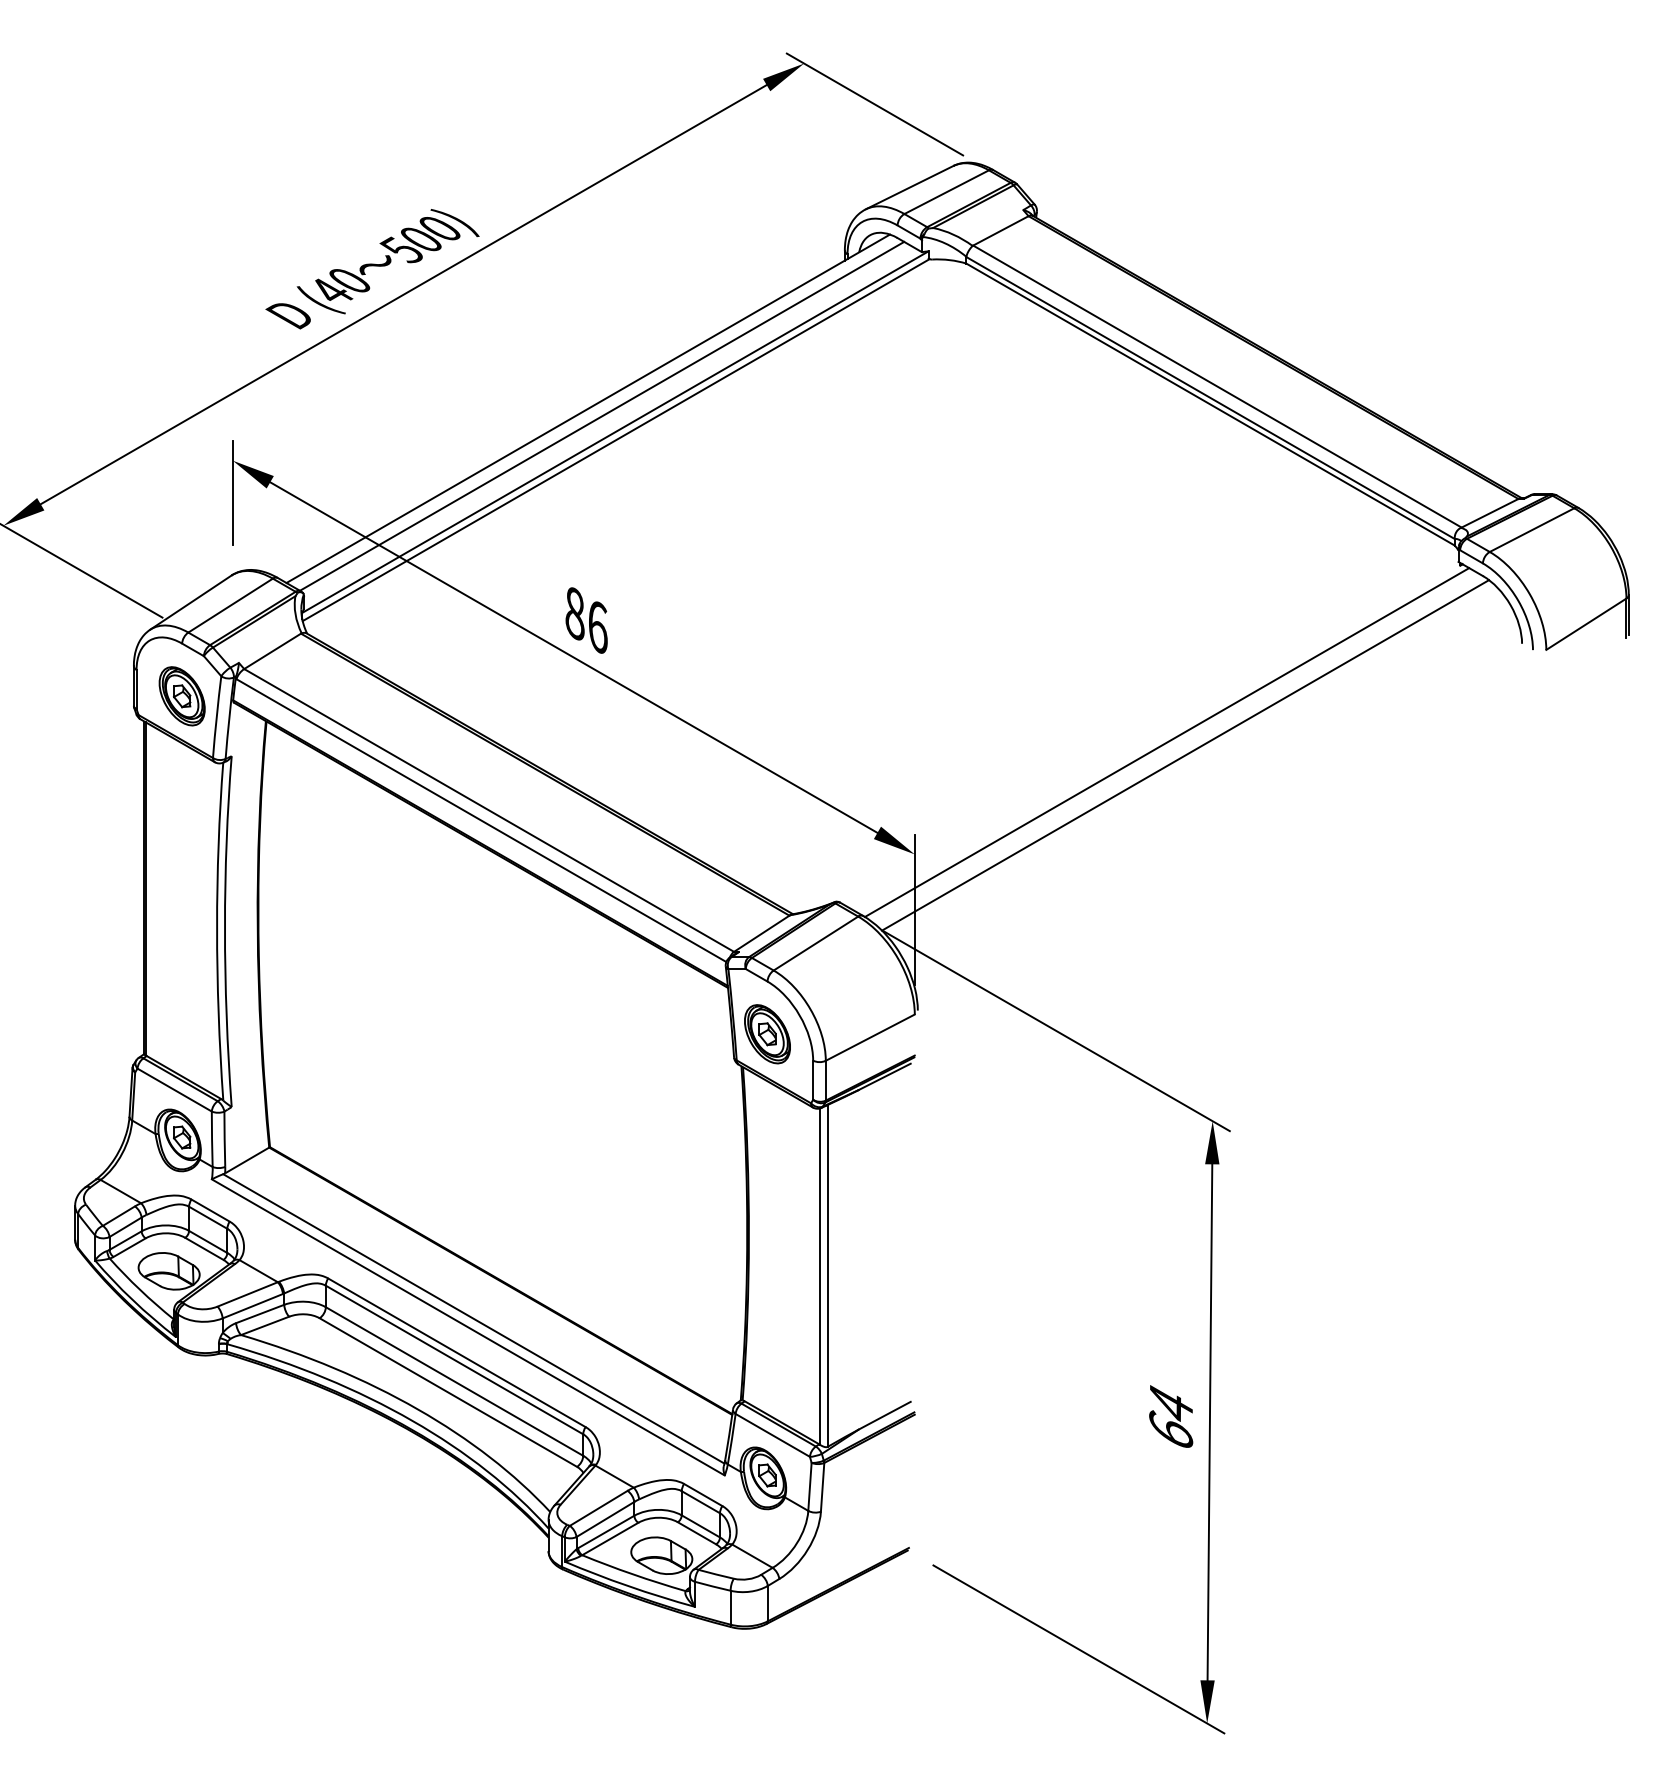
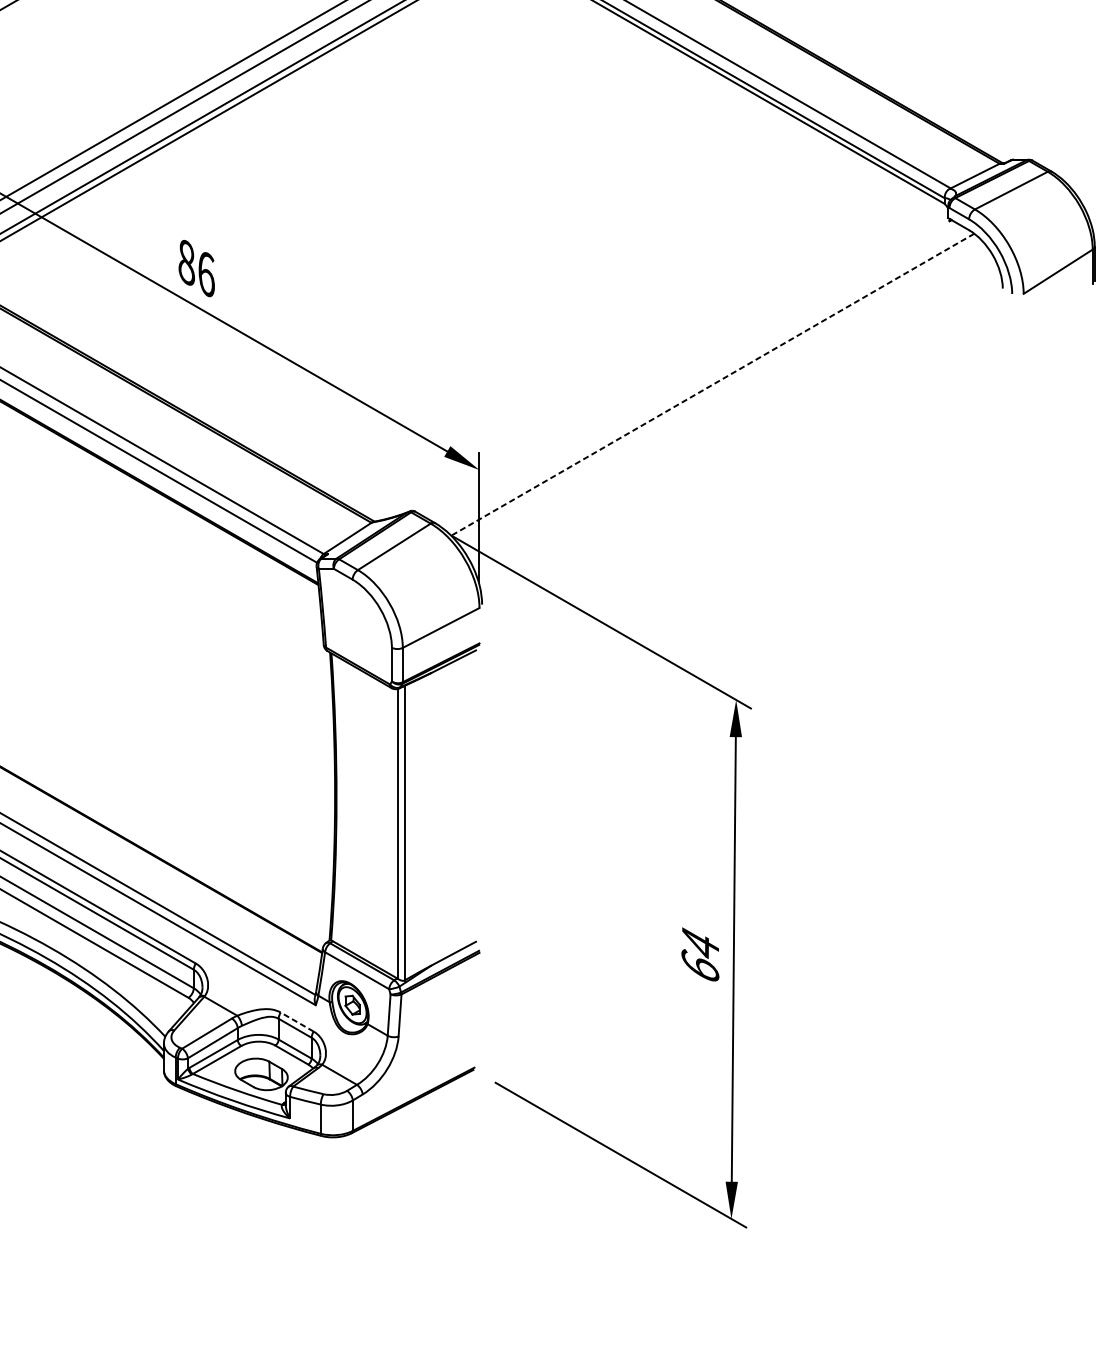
line: (1166, 742) -> (696, 373), removed
line: (1185, 755) -> (712, 384), solid -> dashed
part: (767, 1034) -> (352, 625), removed
line: (702, 1494) -> (296, 1021), solid -> dashed

